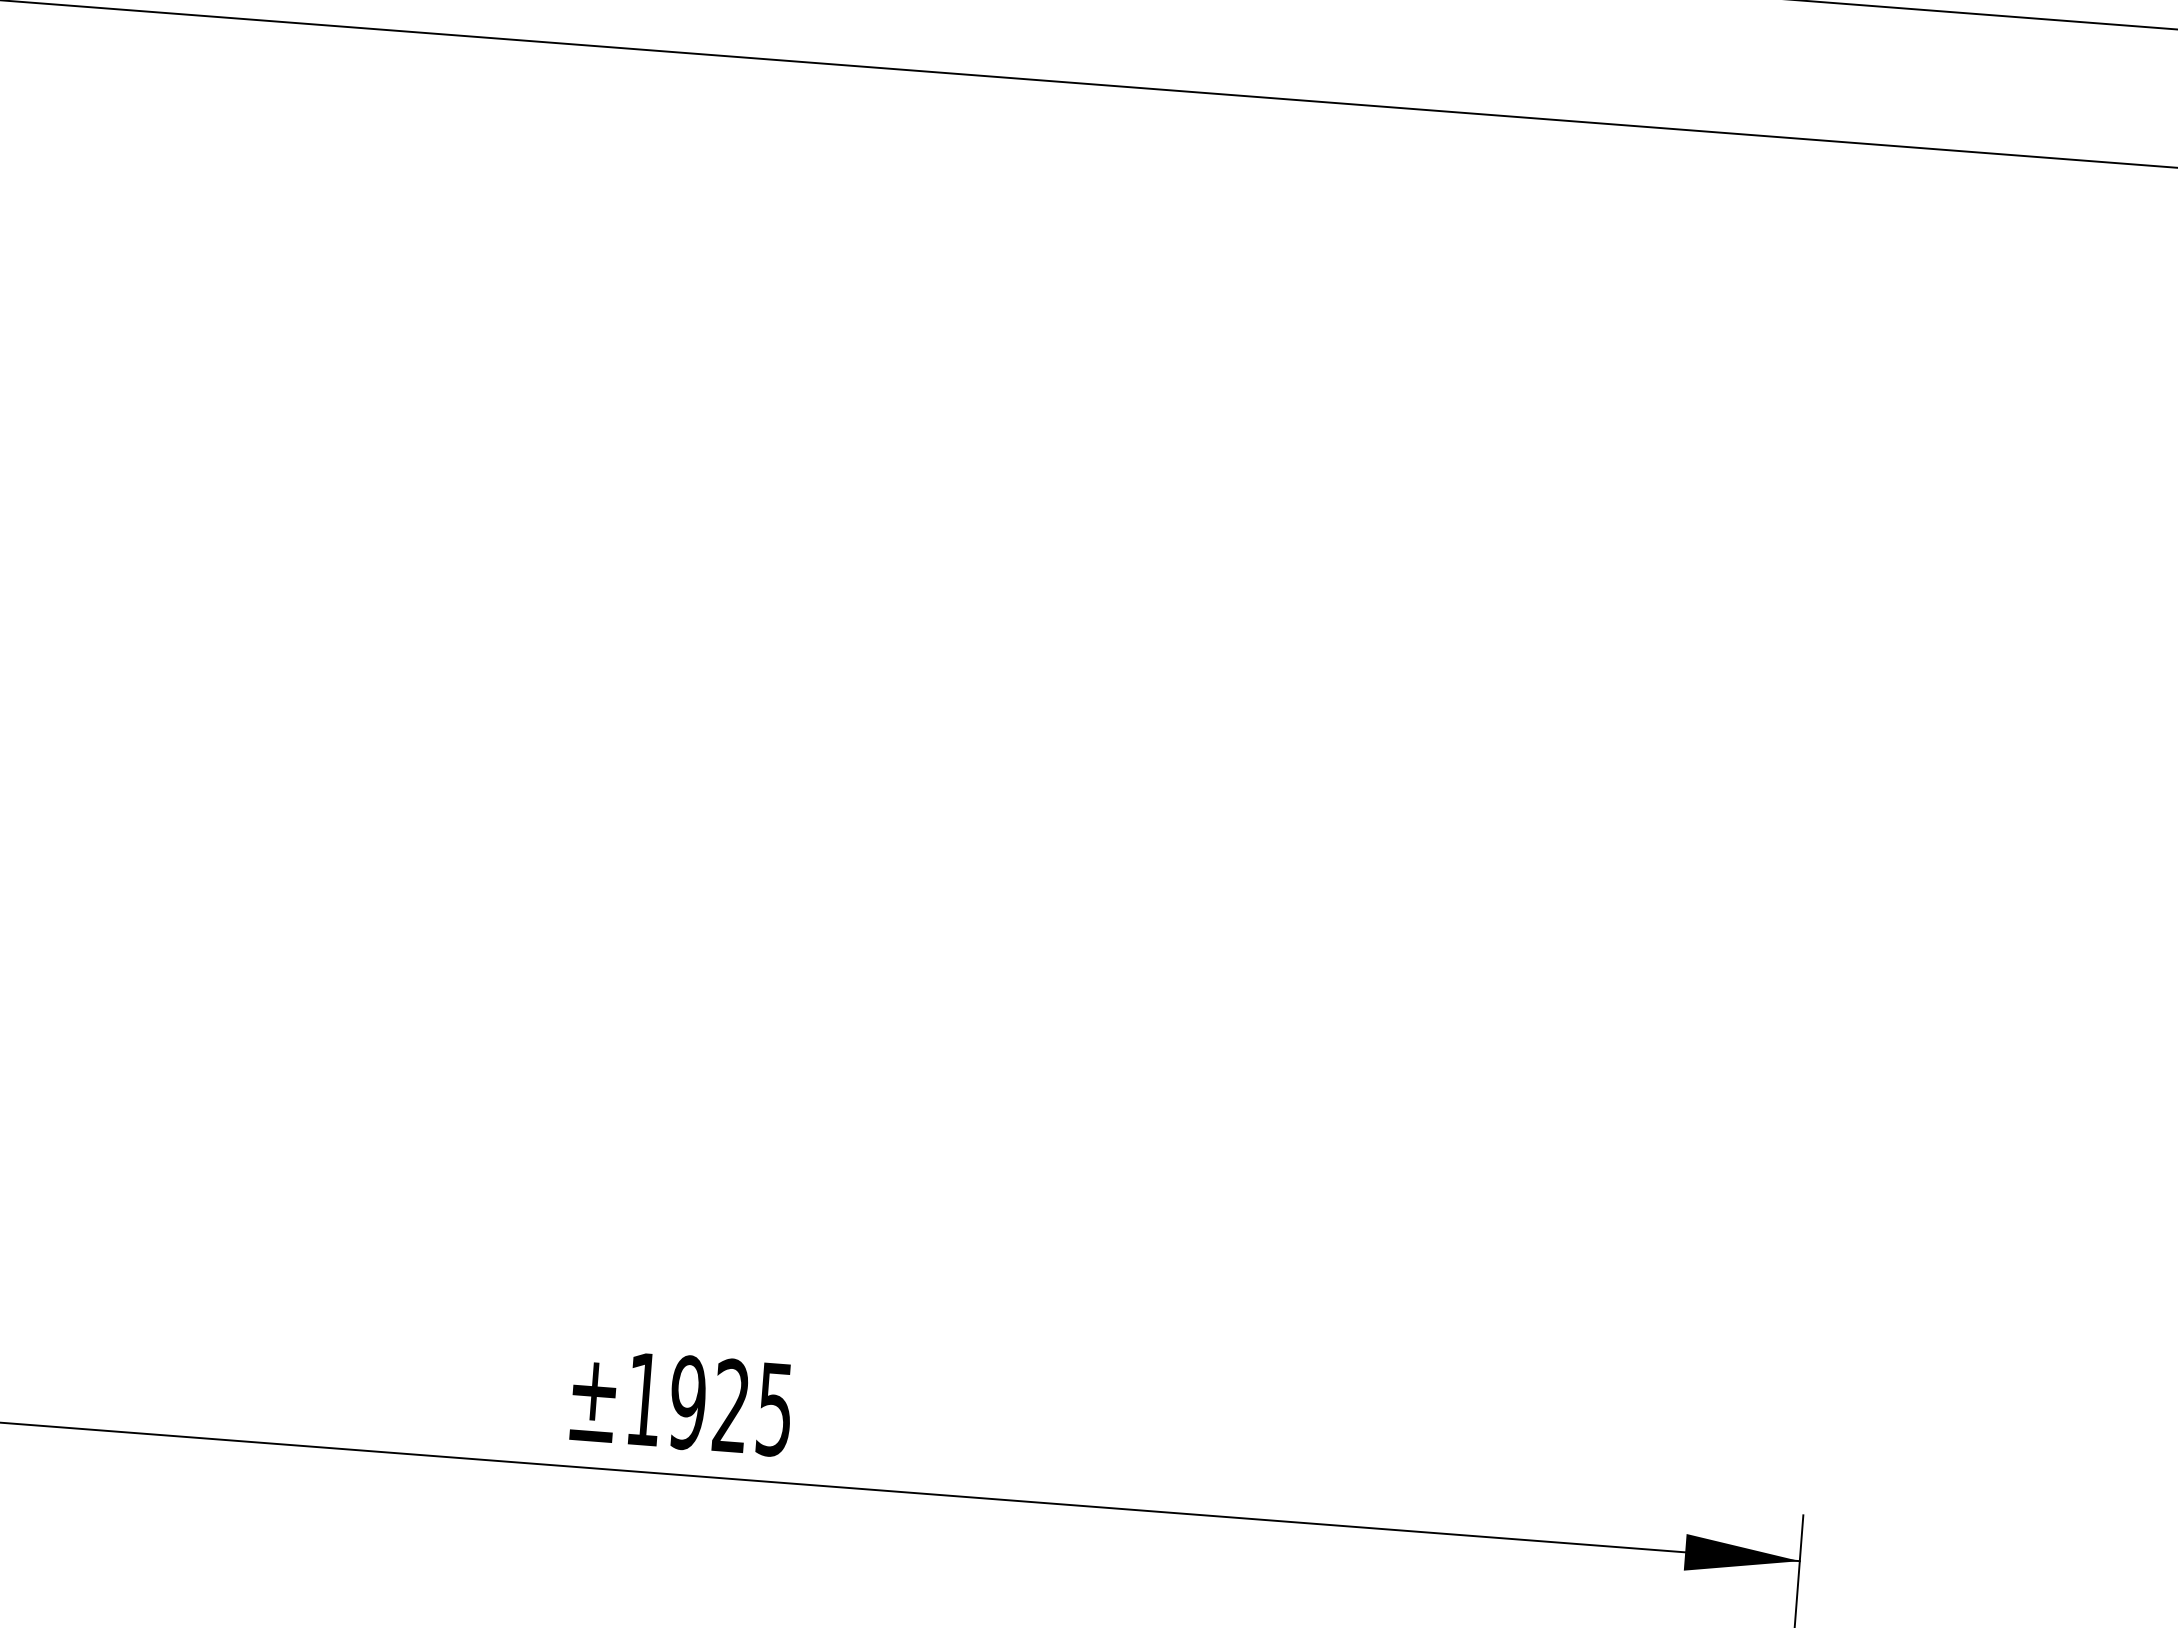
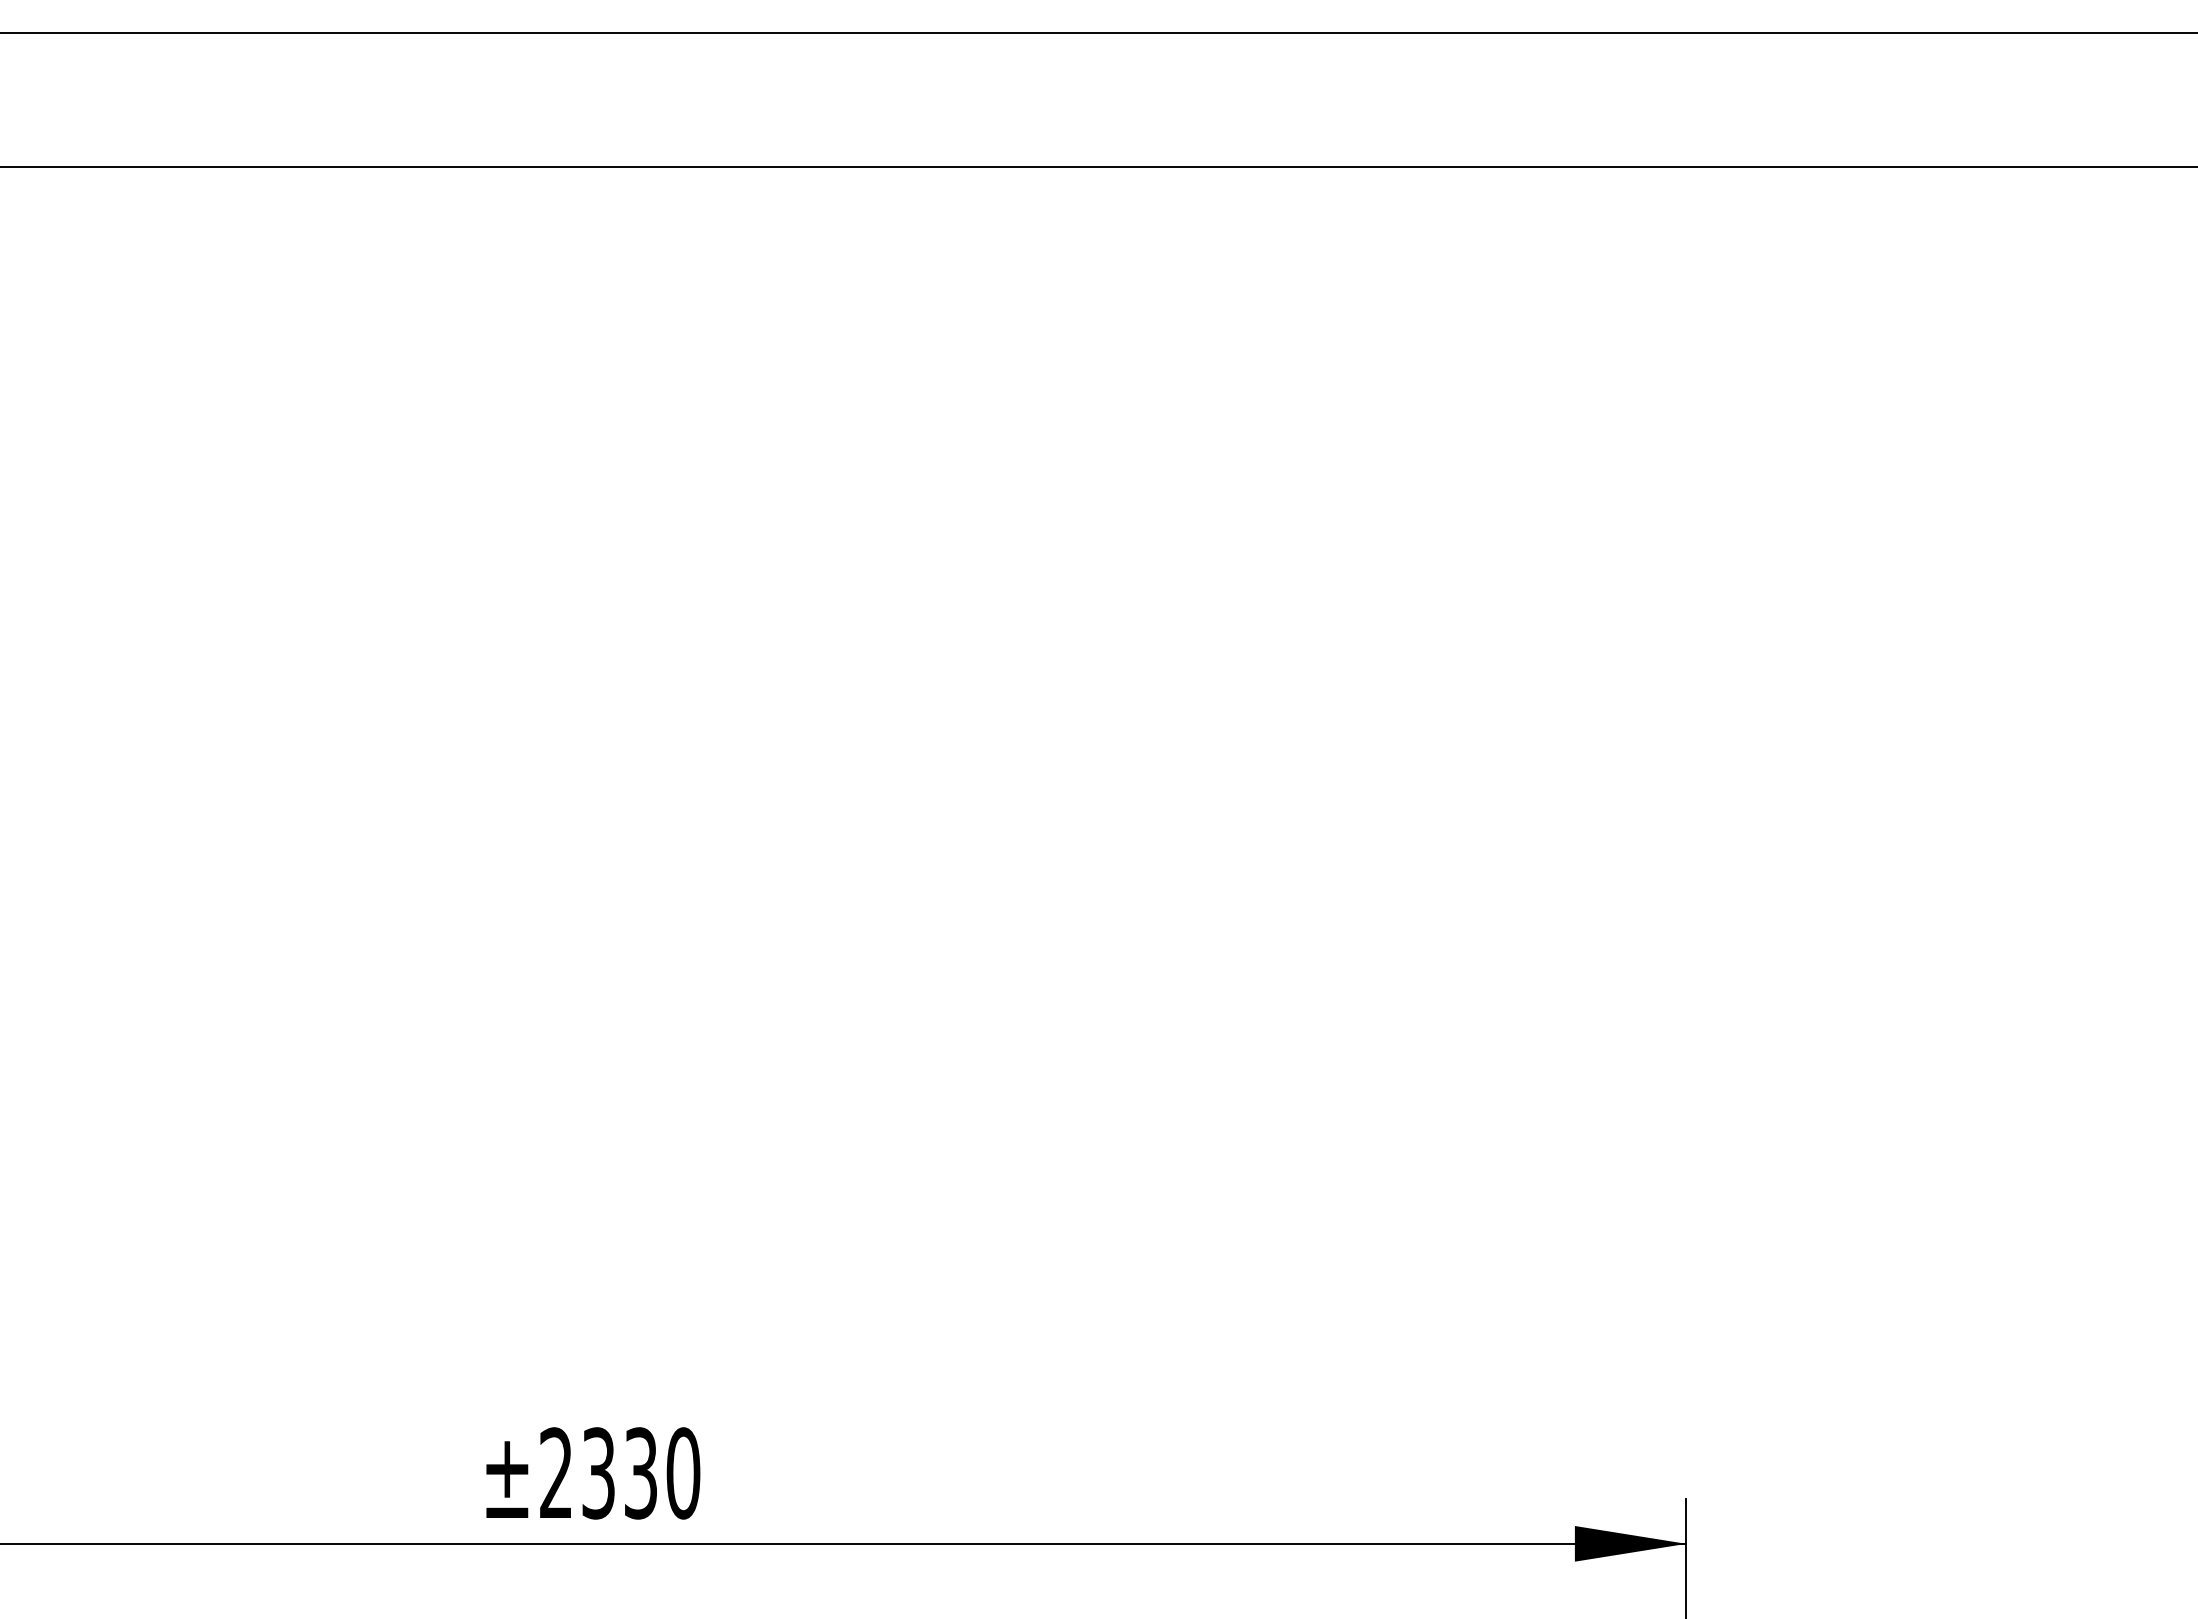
text: (710, 1404) -> (620, 1473), ±1925 -> ±2330

